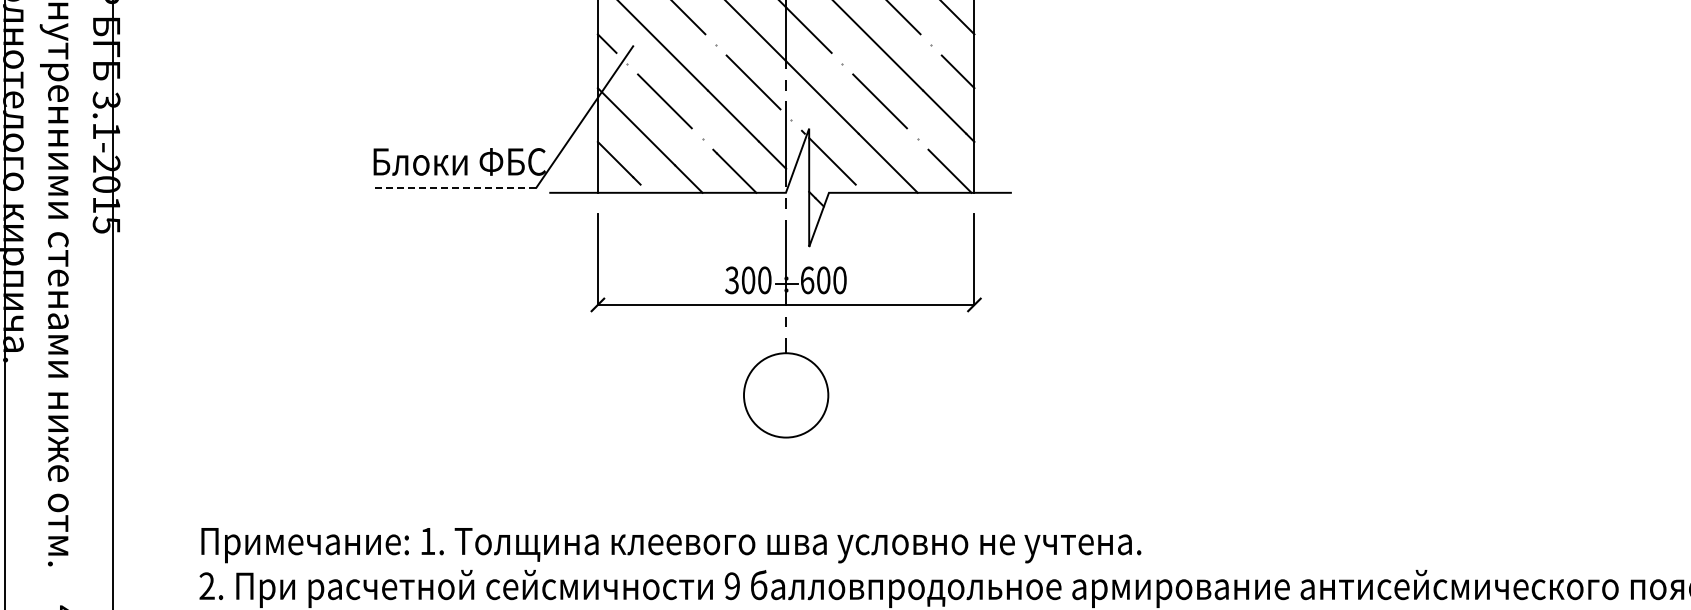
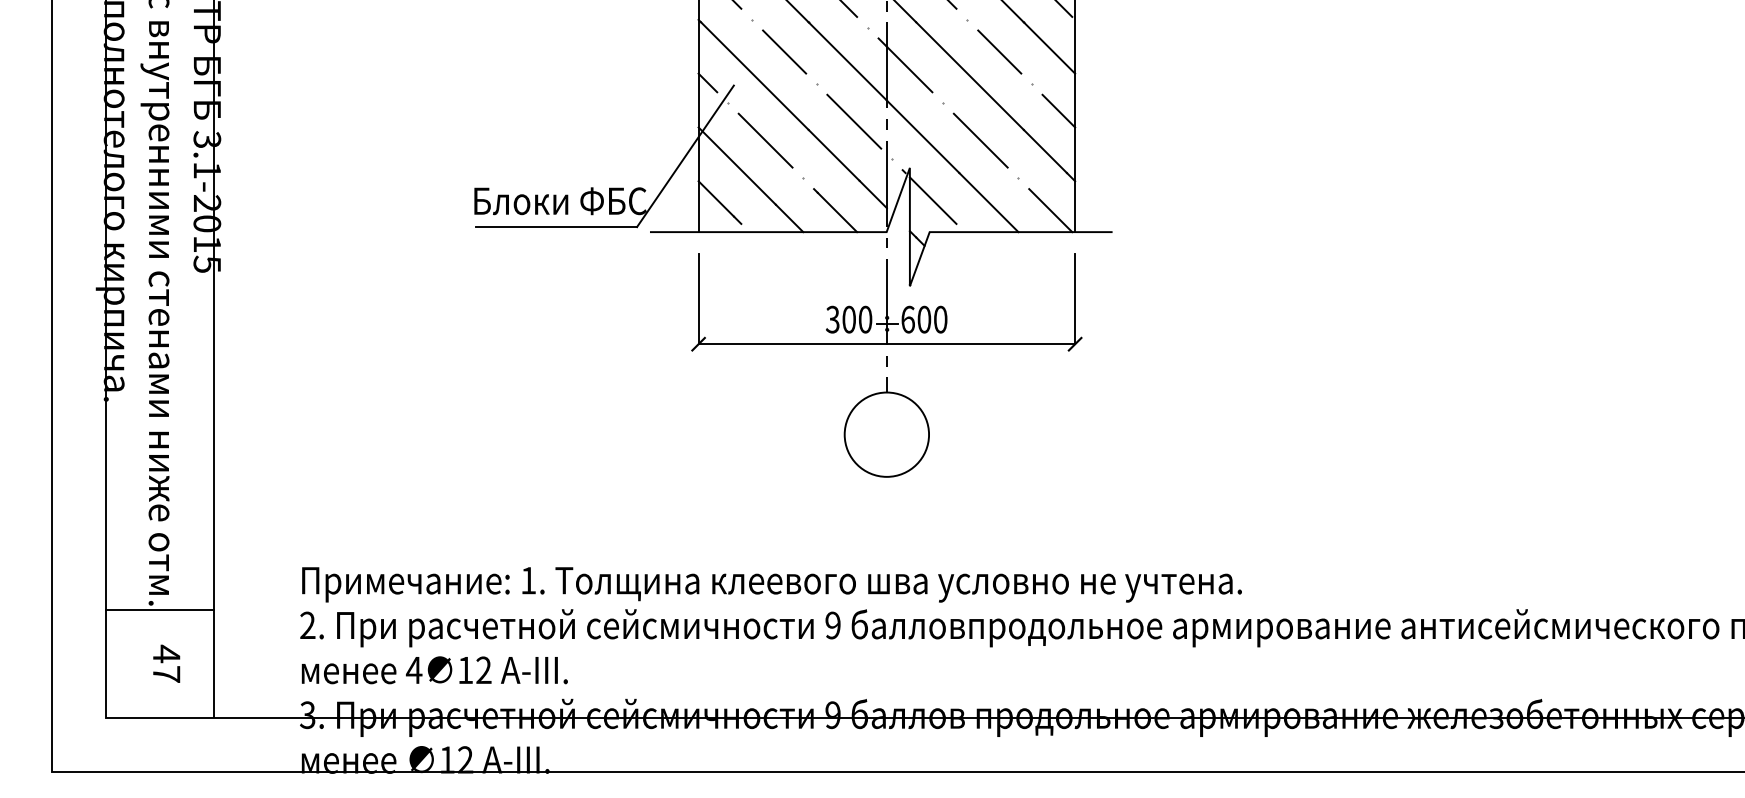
line: (455, 188) -> (556, 227), dashed -> solid
line: (58, 571) -> (159, 610), added

